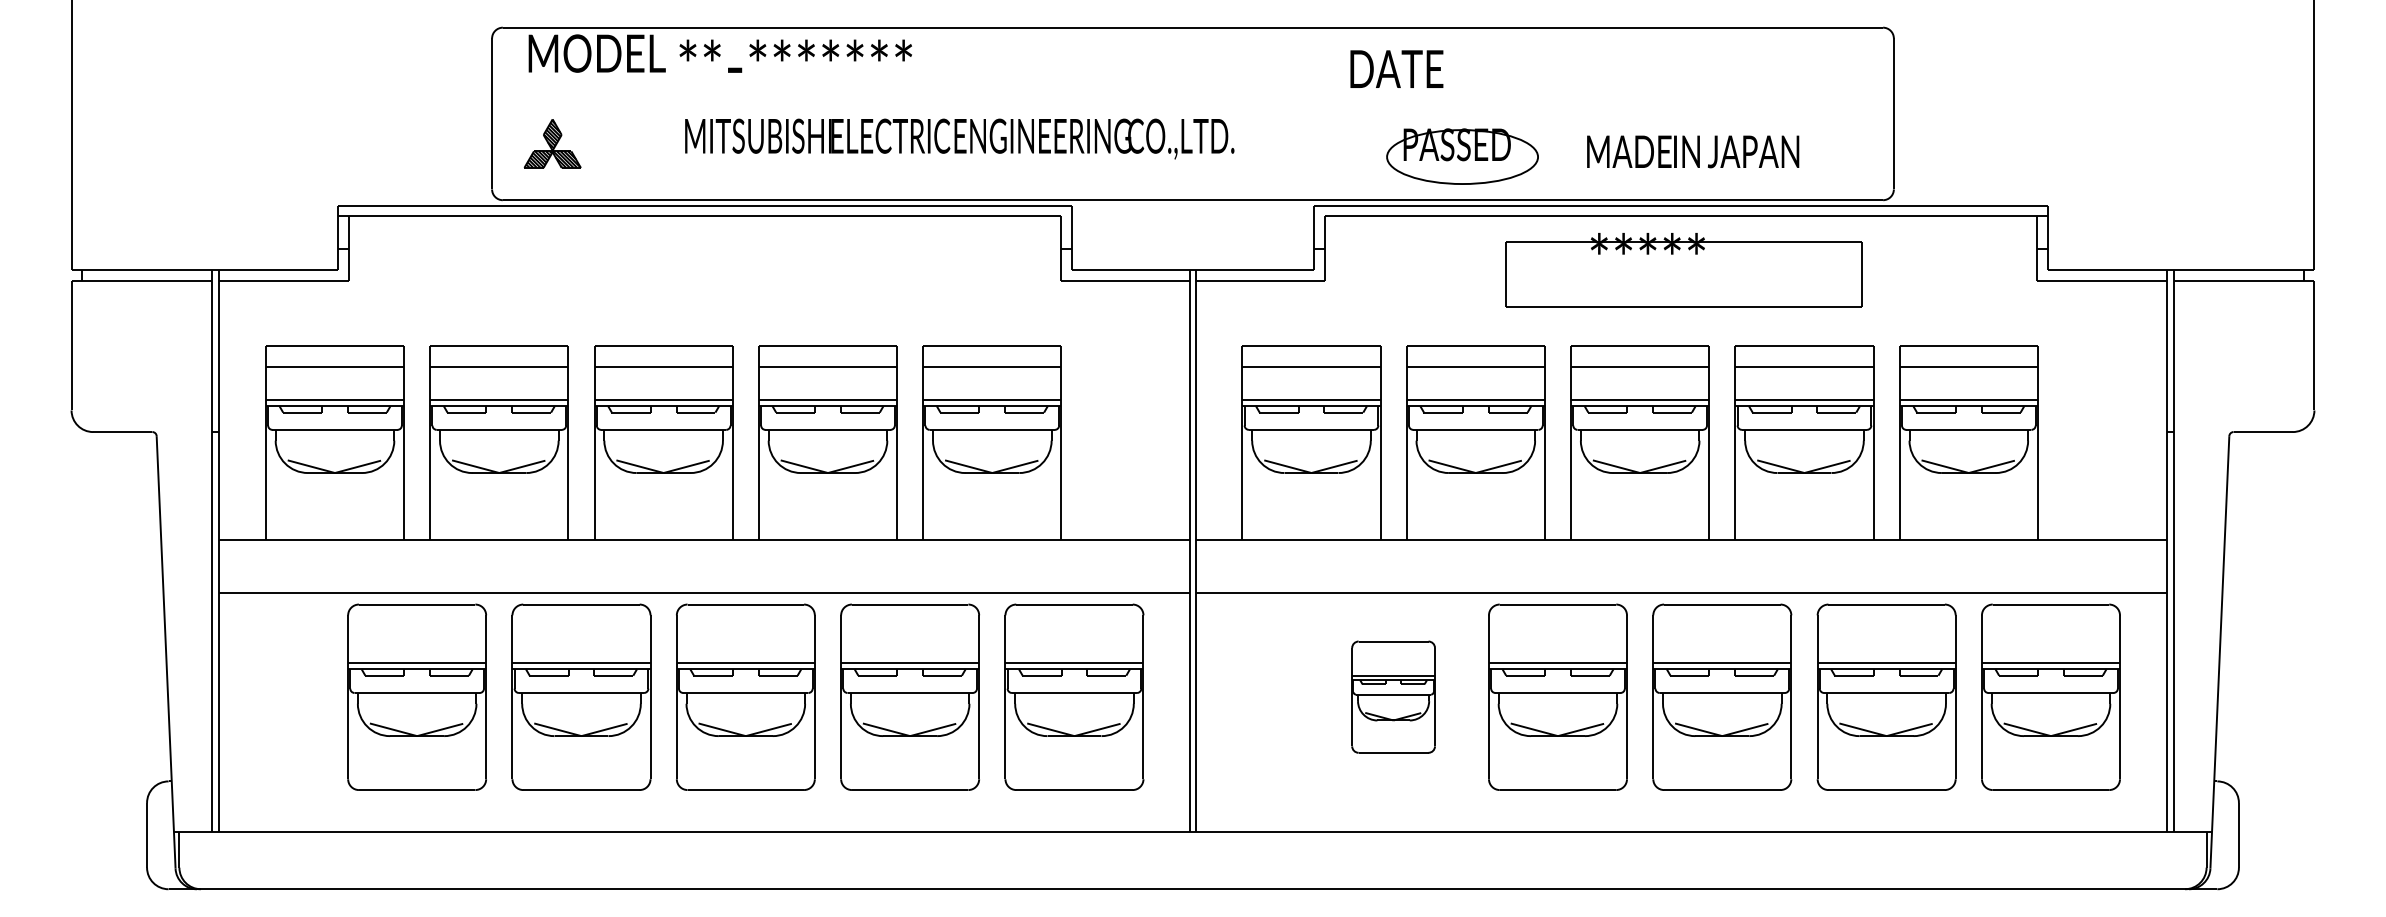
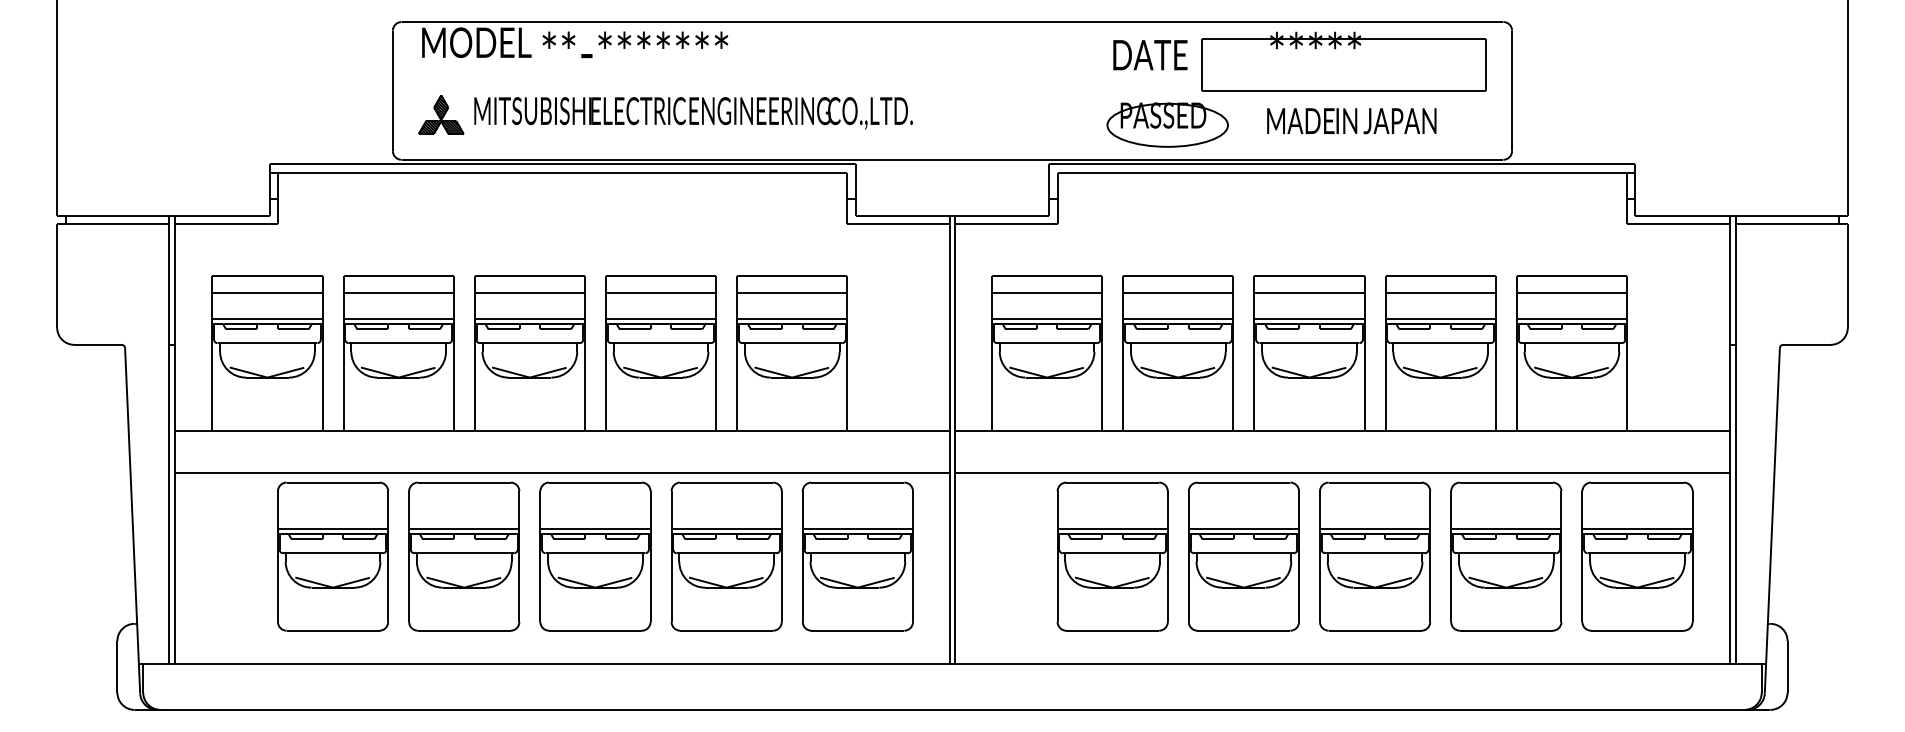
text: (1396, 68) -> (1150, 54), moved
text: (959, 138) -> (693, 112), moved
part: (1683, 270) -> (1344, 61), moved
part: (1393, 696) -> (1112, 556), size x1.67

